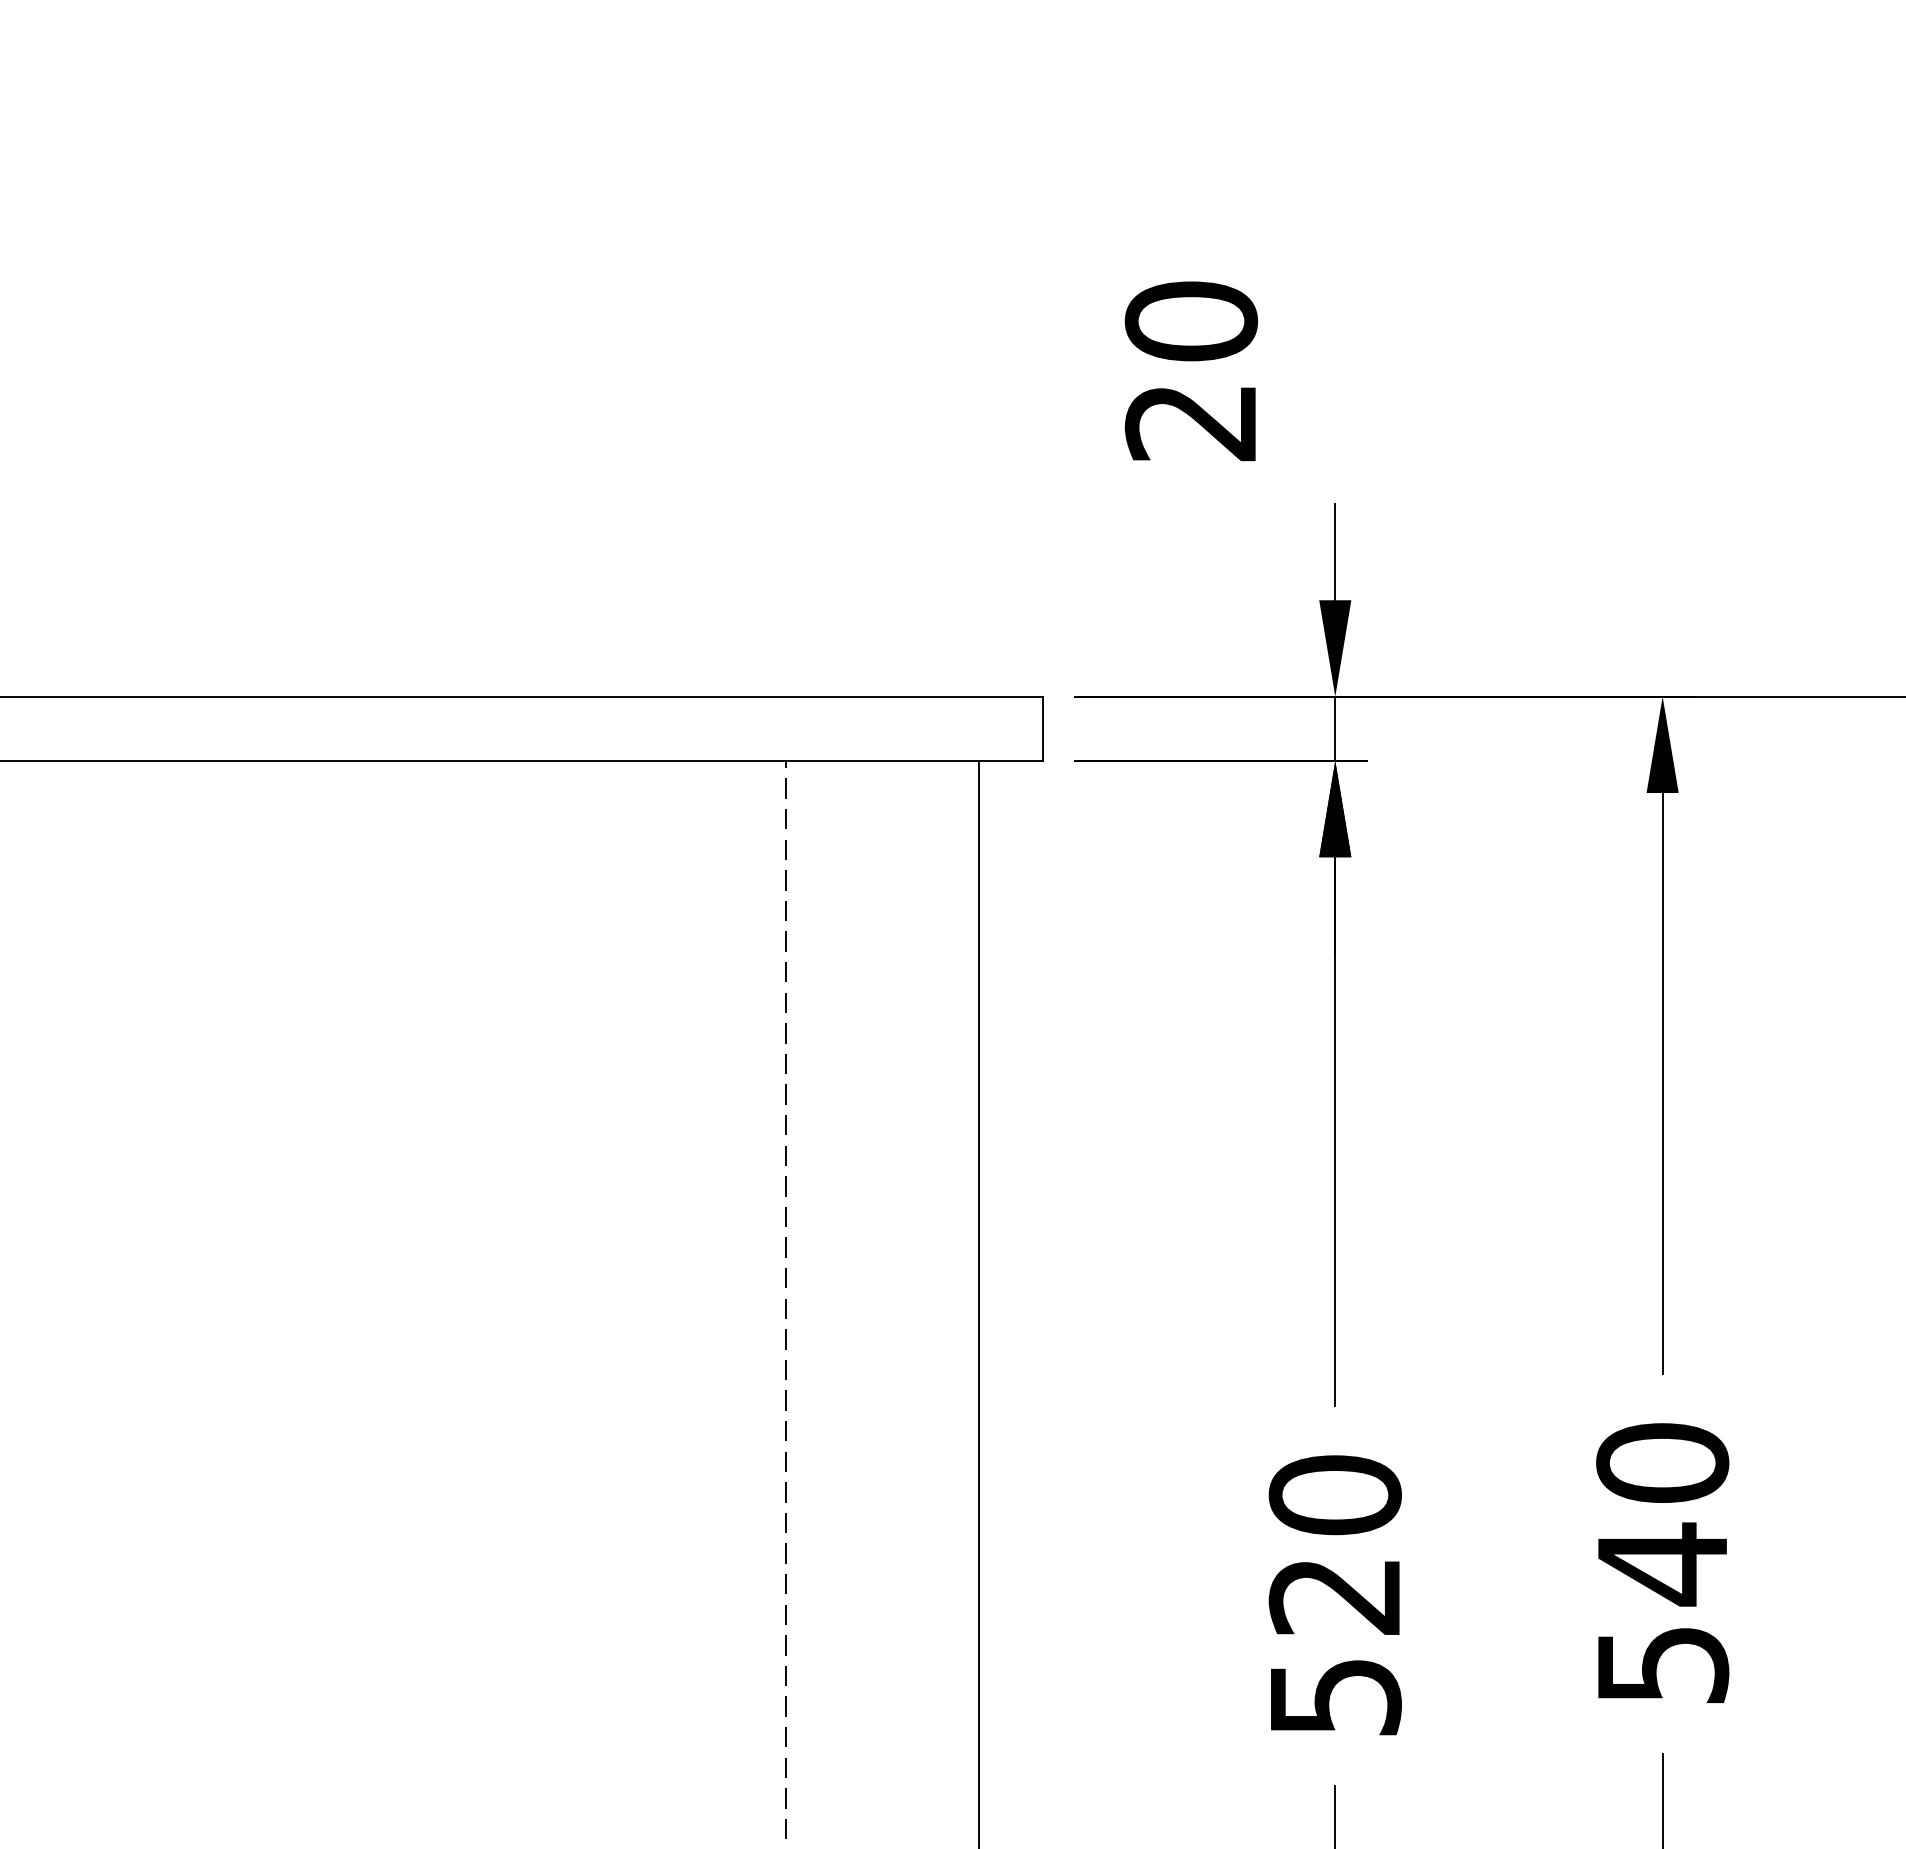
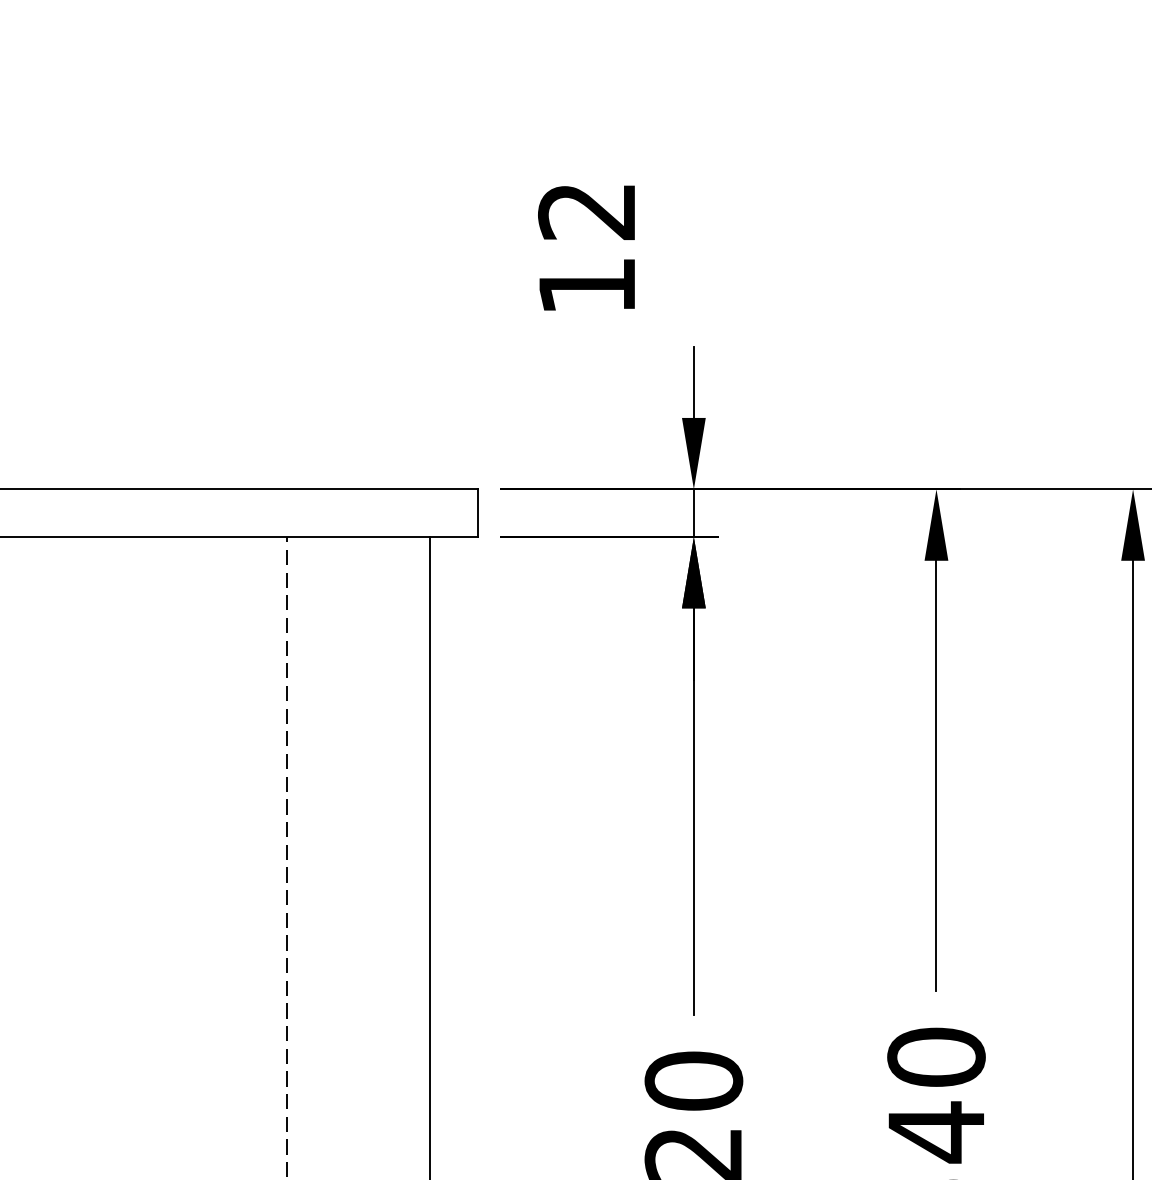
text: (1191, 371) -> (587, 248), 20 -> 12

